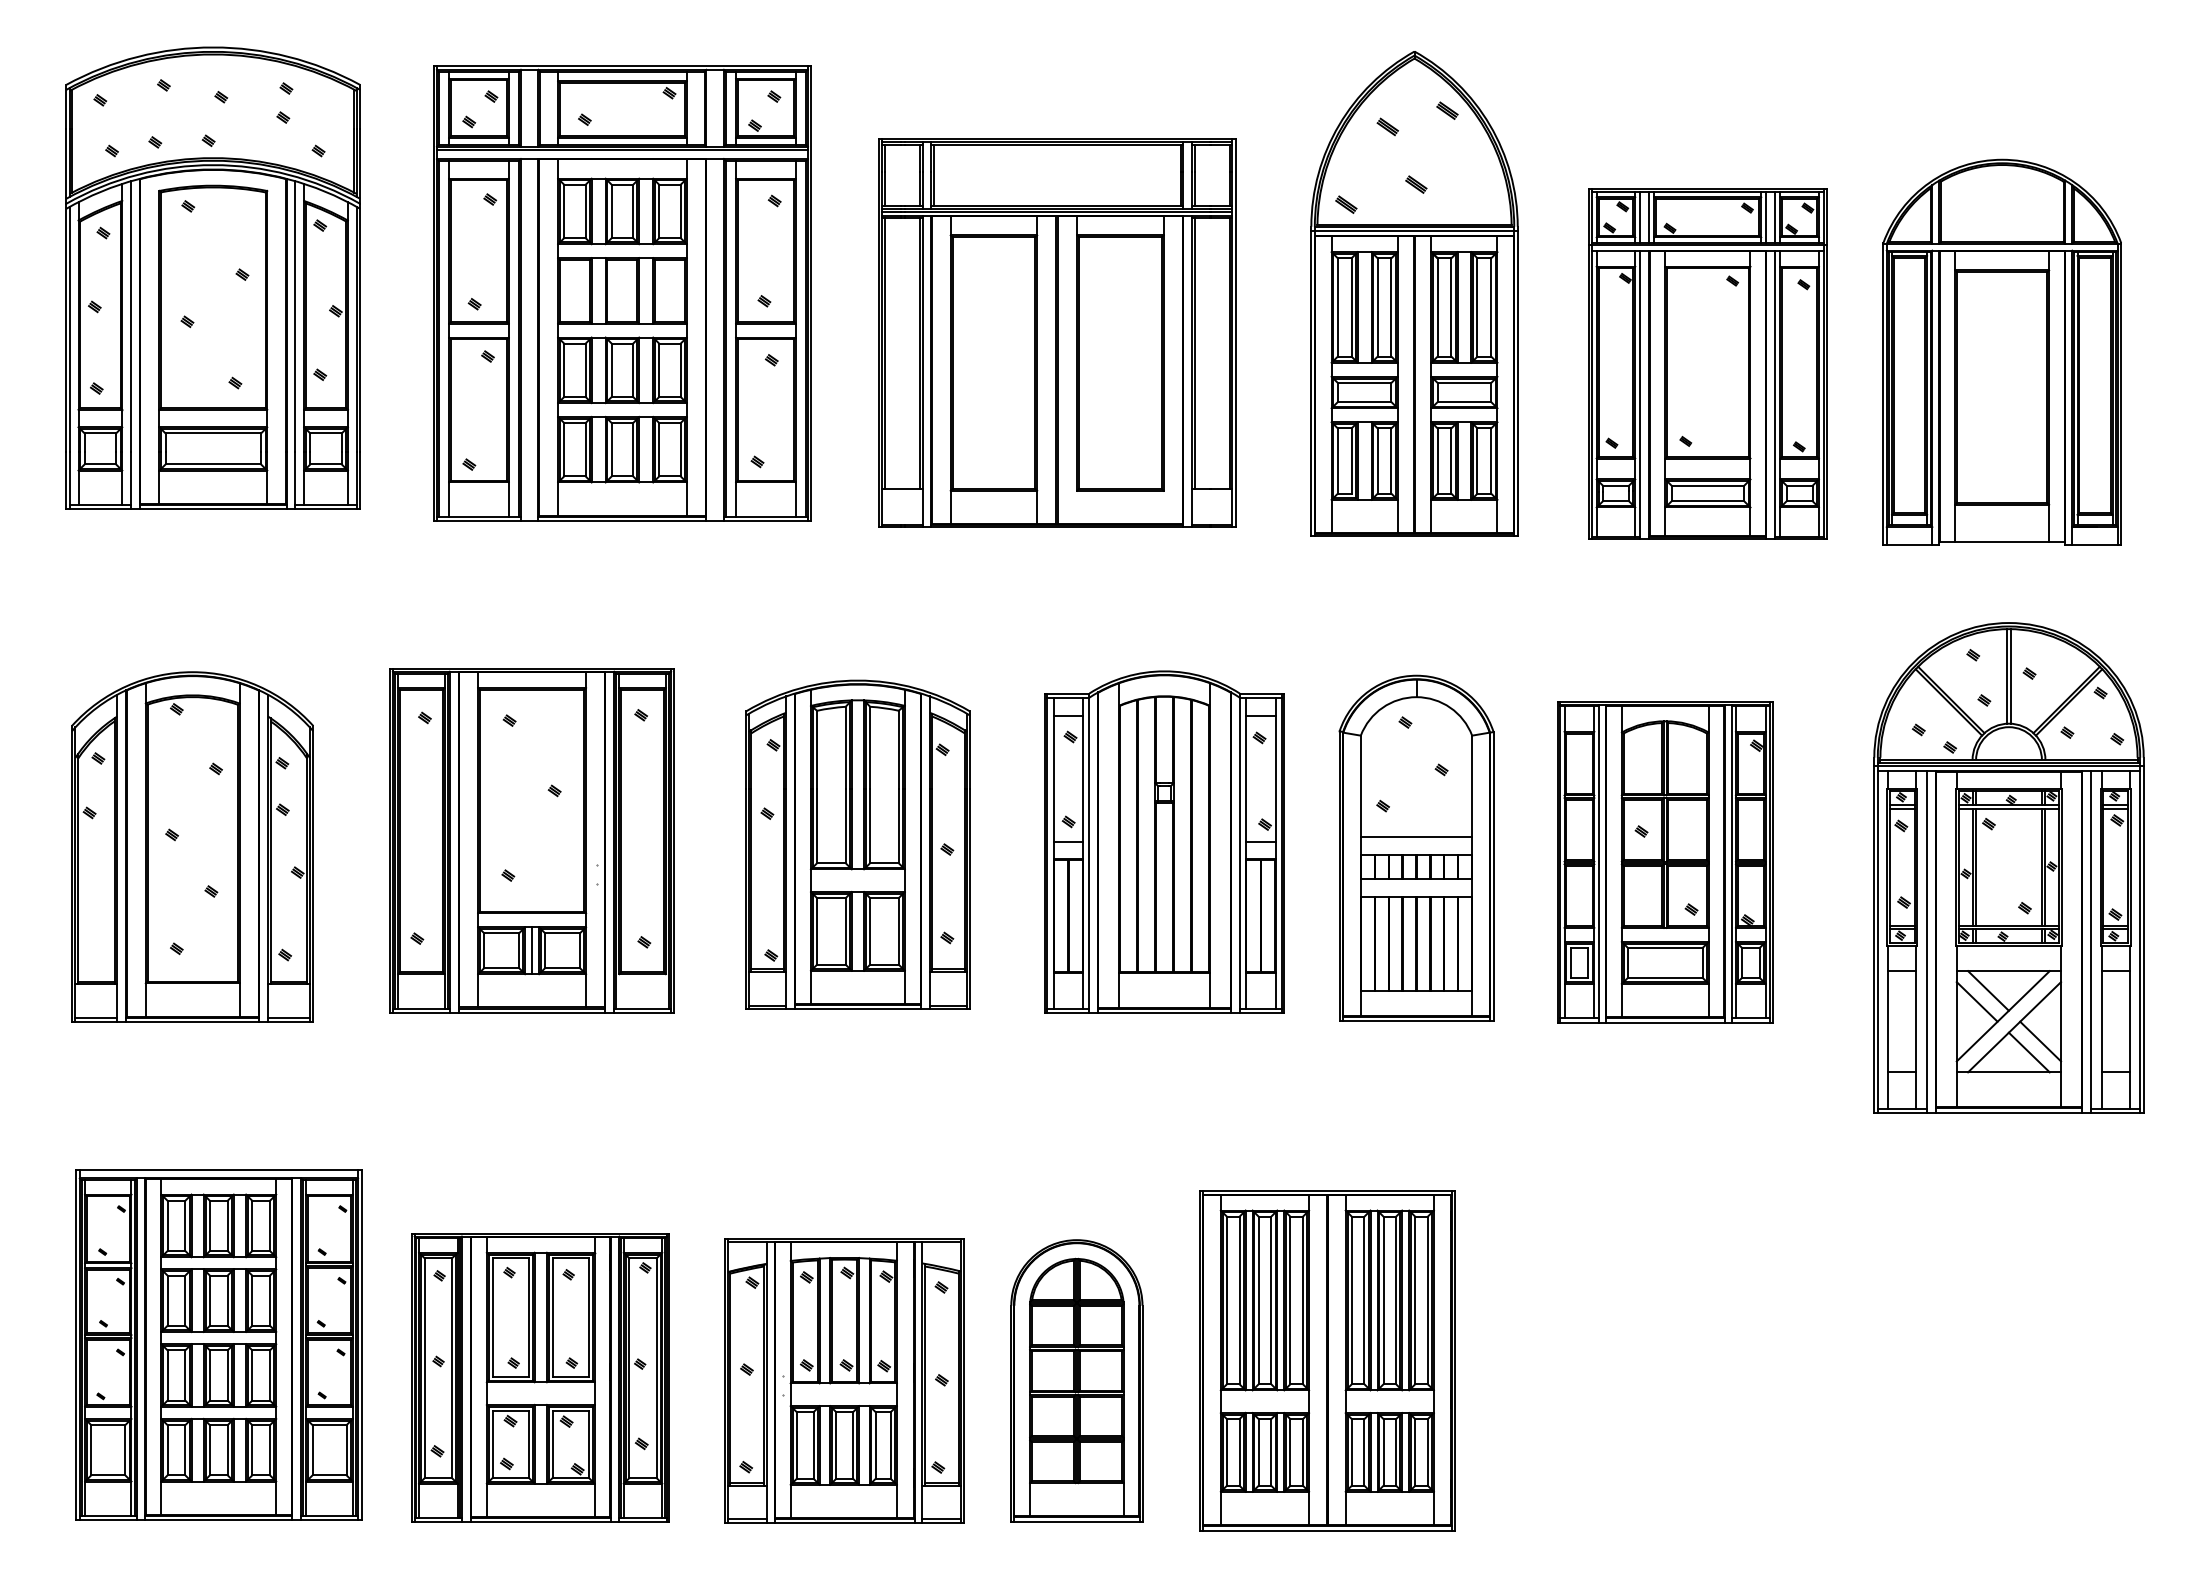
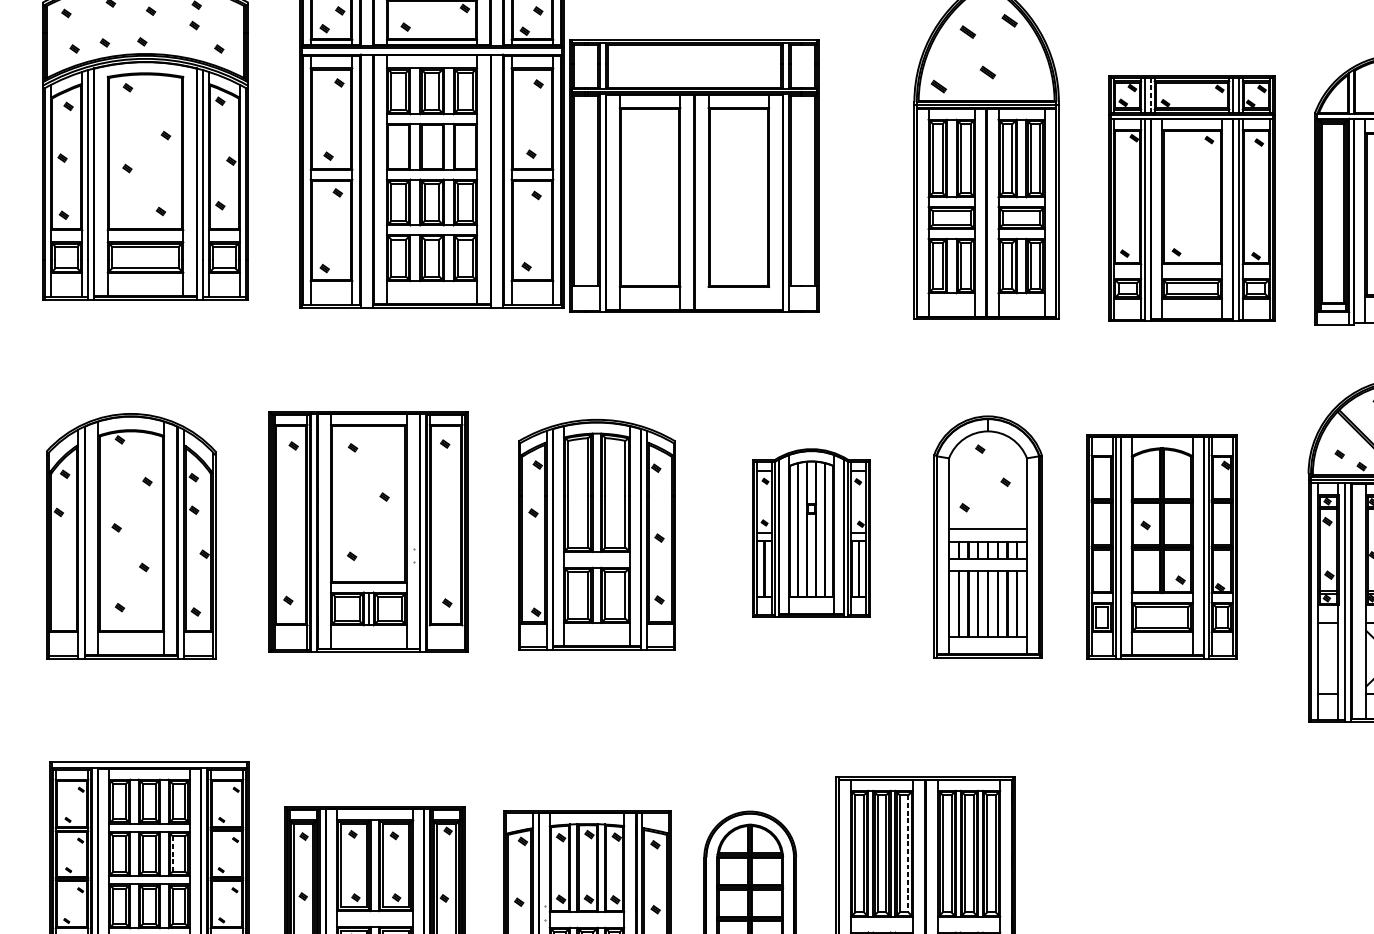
line: (1649, 217) -> (1151, 95), solid -> dashed
part: (1057, 332) -> (694, 176), moved
part: (1164, 841) -> (811, 532), size x0.7
line: (1302, 1300) -> (908, 853), solid -> dashed
line: (252, 1301) -> (172, 854), solid -> dashed

